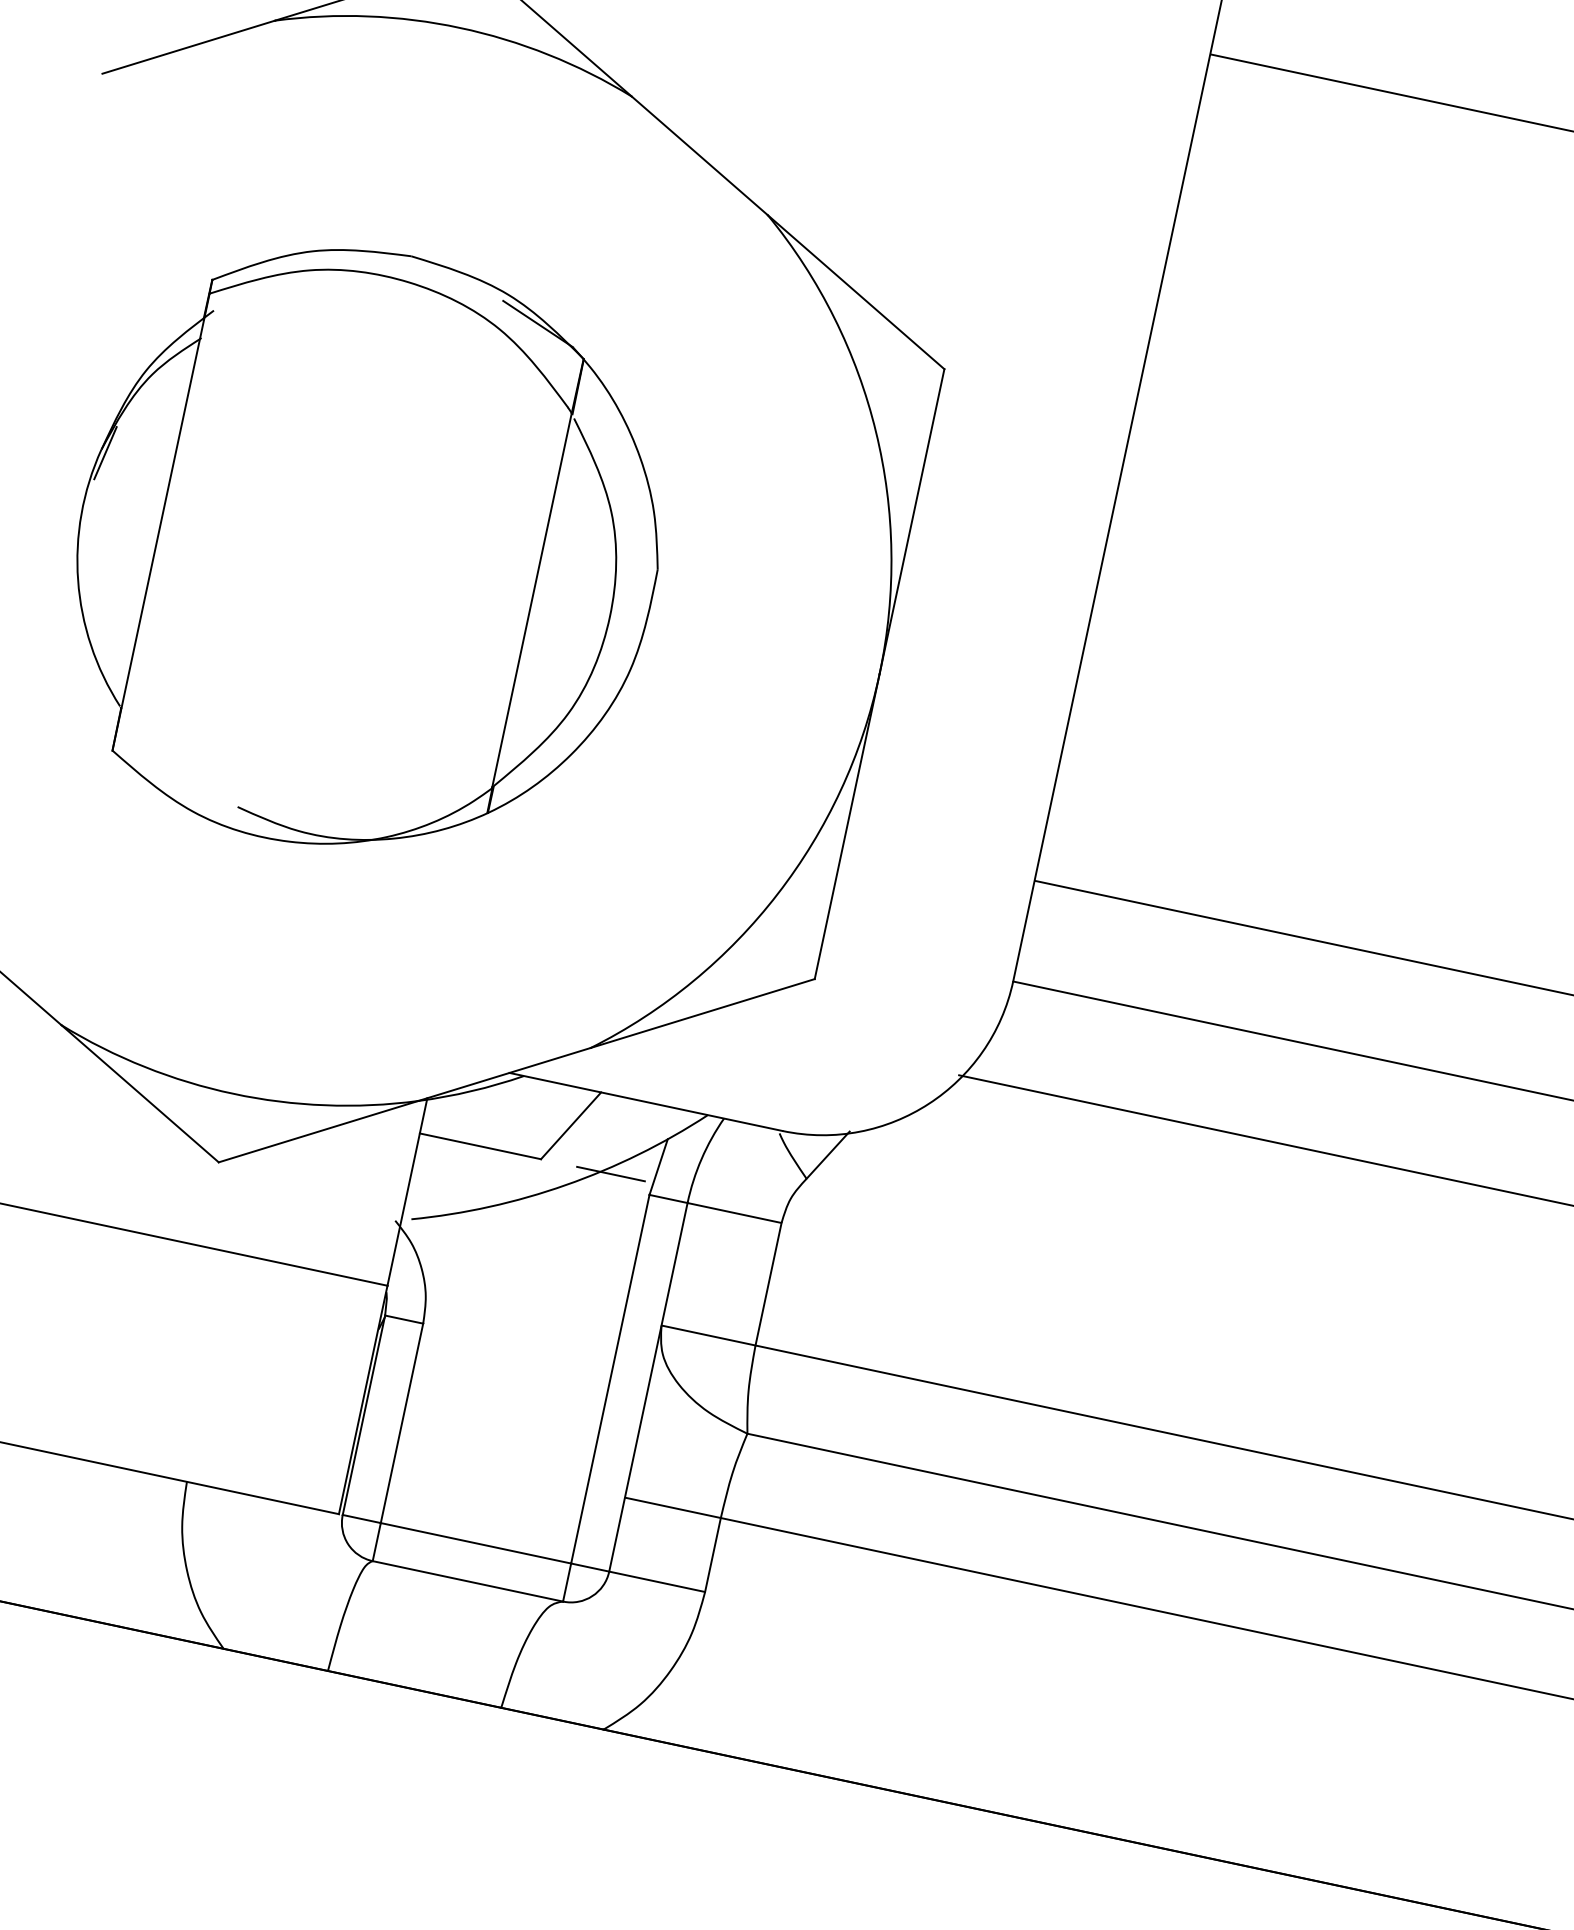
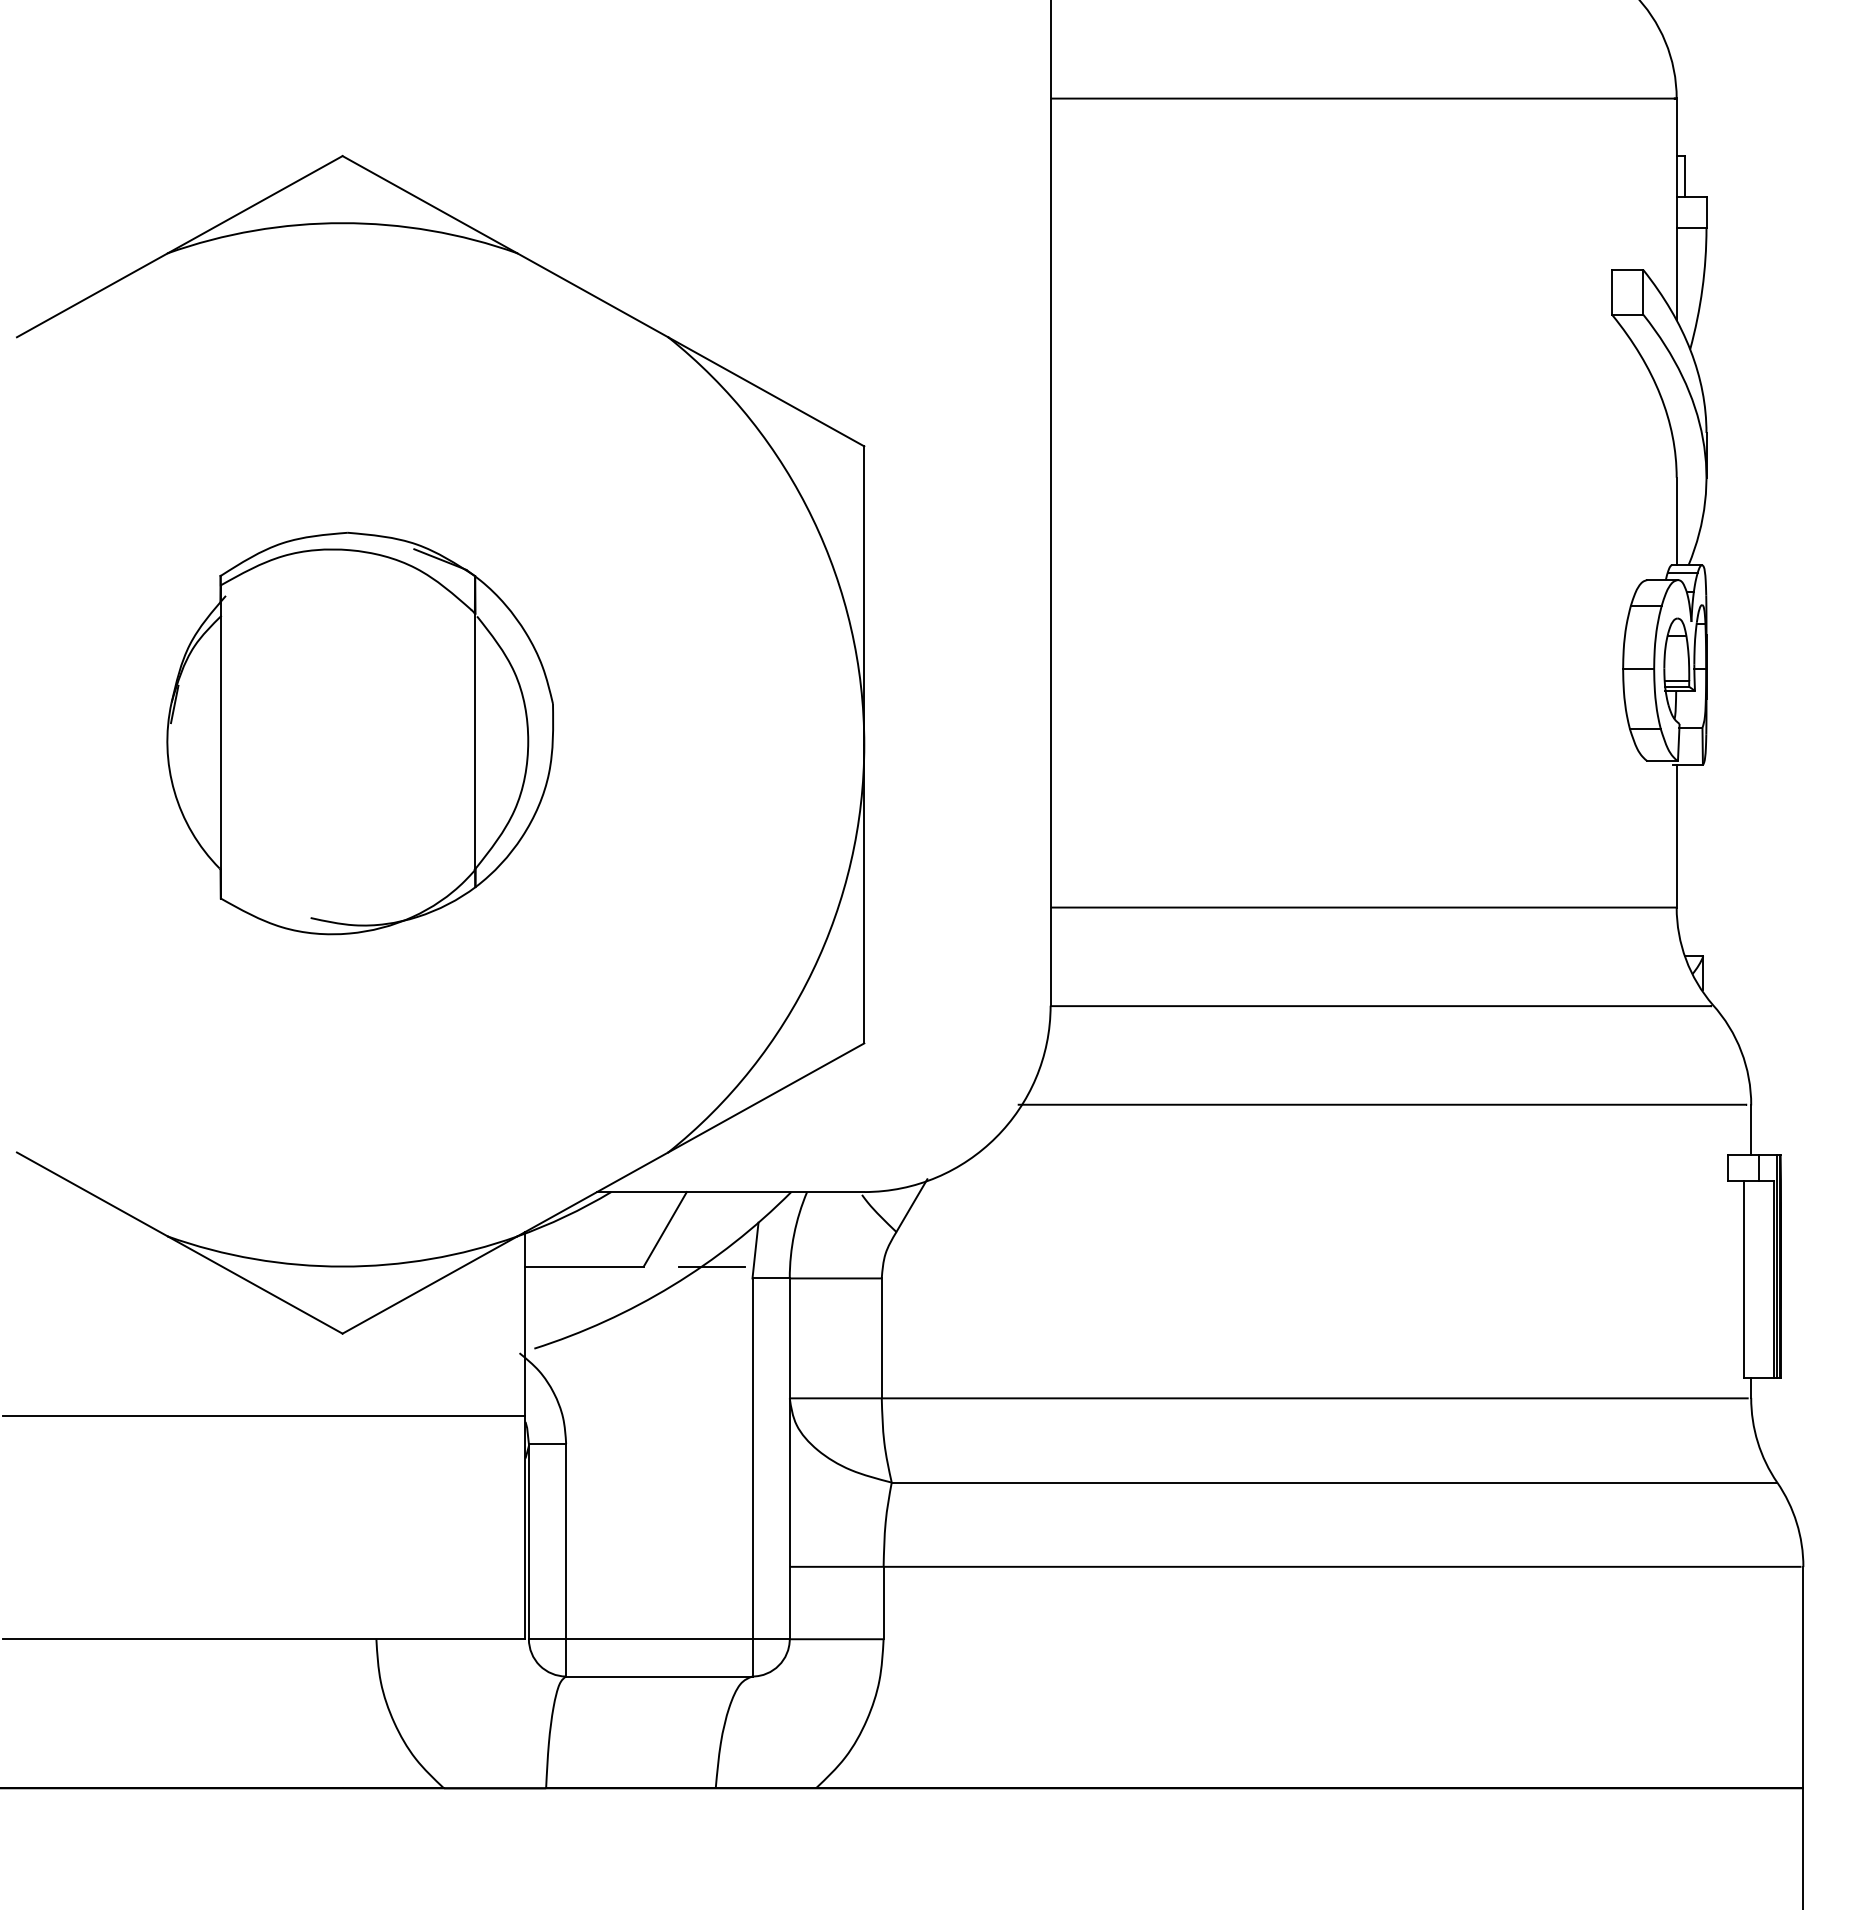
part: (366, 552) -> (359, 733), size x0.7

